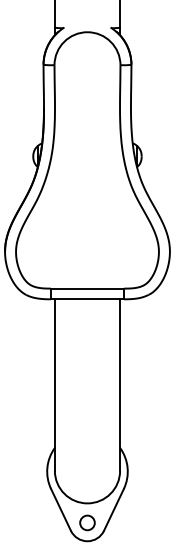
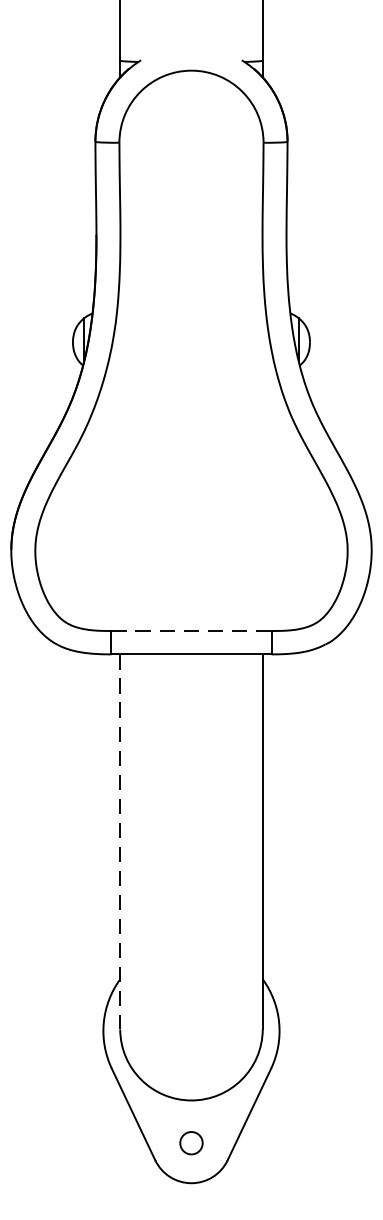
line: (87, 288) -> (191, 630), solid -> dashed
line: (54, 385) -> (119, 842), solid -> dashed
circle: (87, 522) -> (191, 1142), size x0.7

